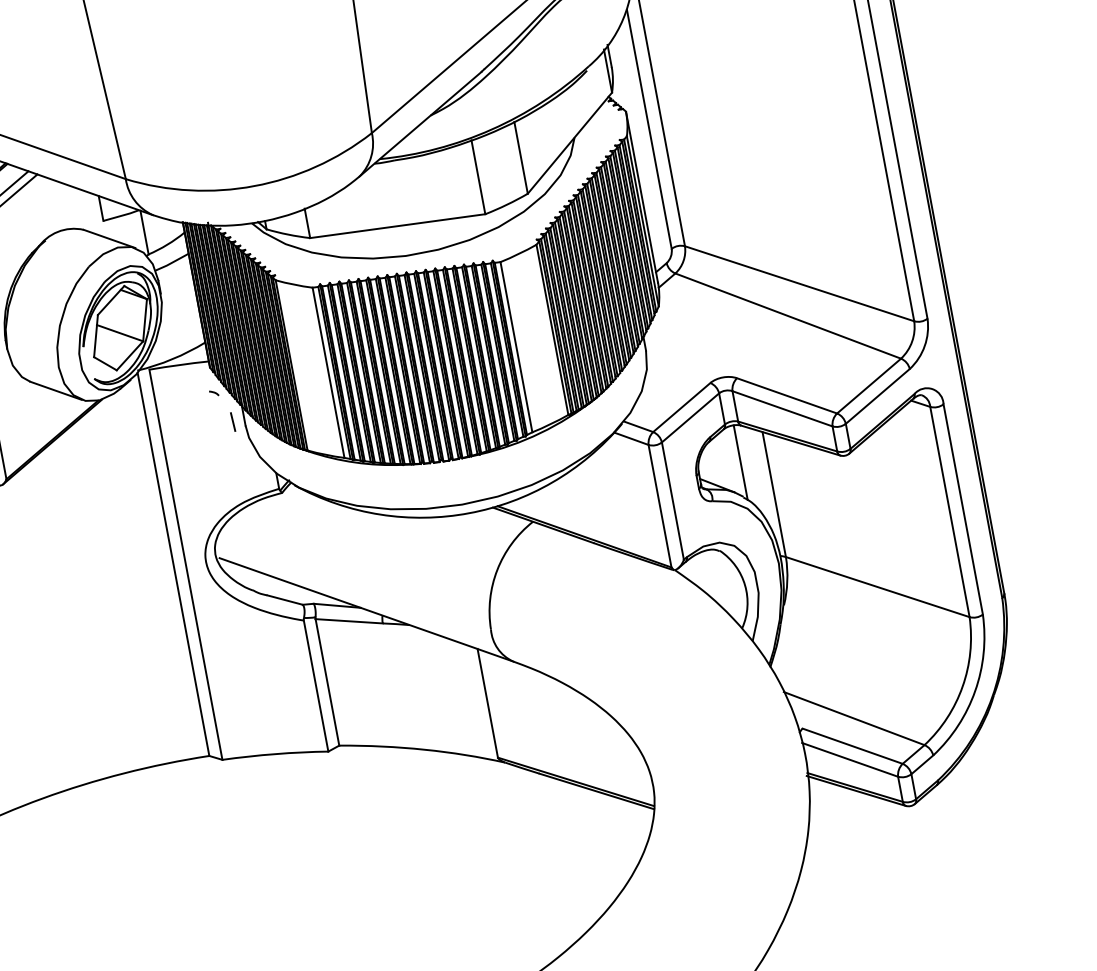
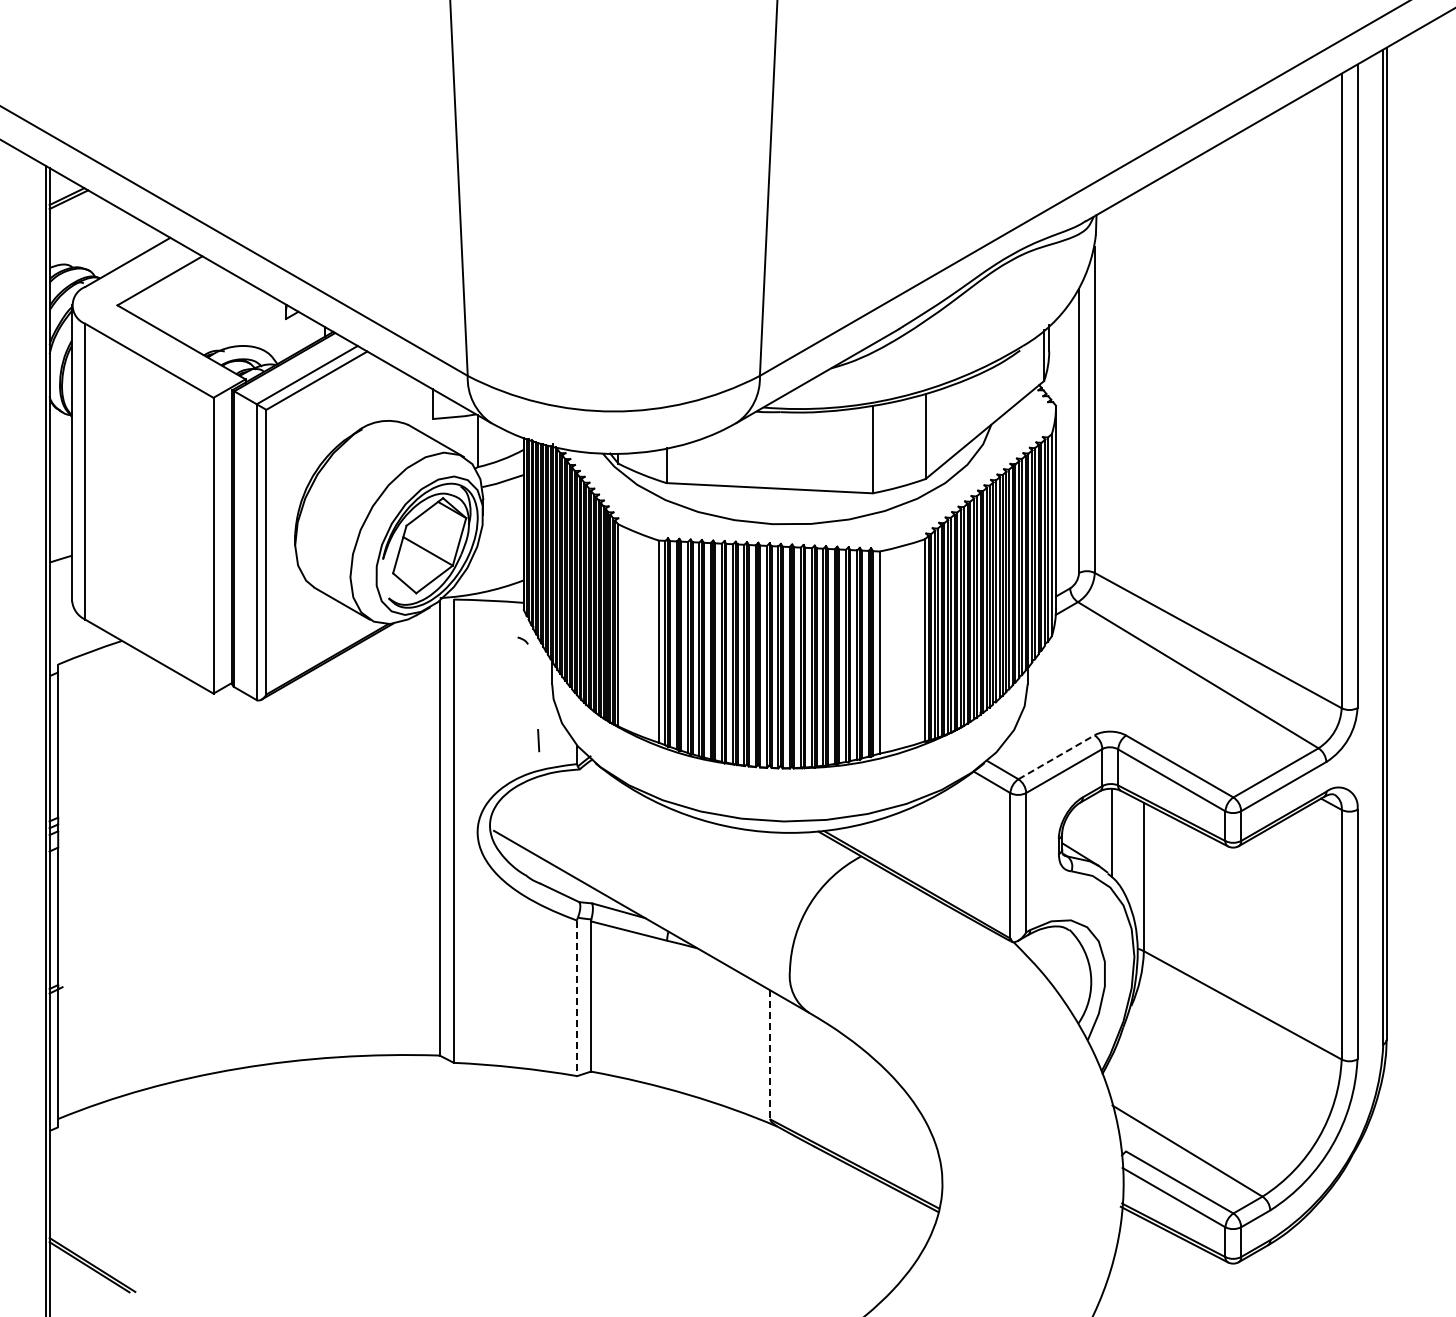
line: (681, 407) -> (1056, 757), solid -> dashed
line: (232, 421) -> (538, 740), moved
line: (316, 686) -> (577, 998), solid -> dashed
line: (487, 702) -> (770, 1054), solid -> dashed

